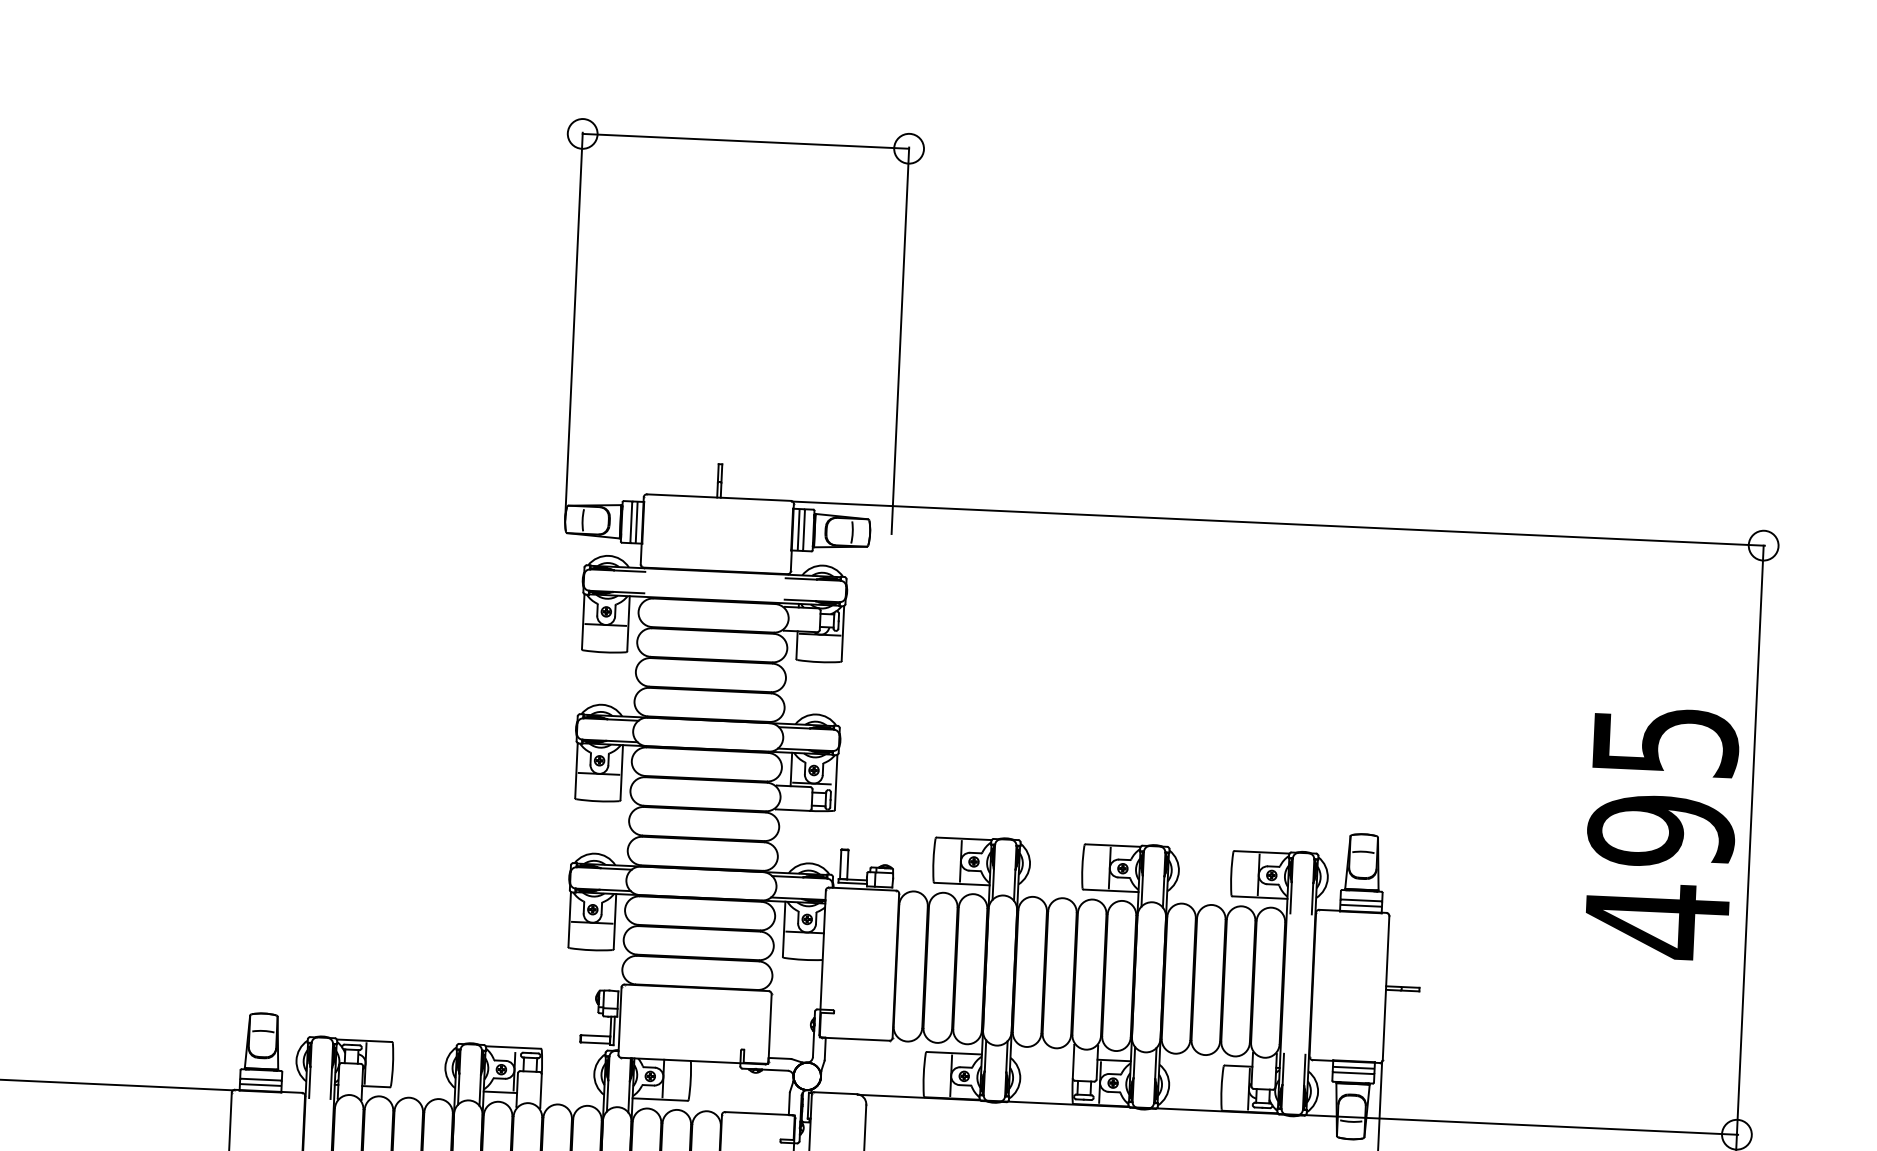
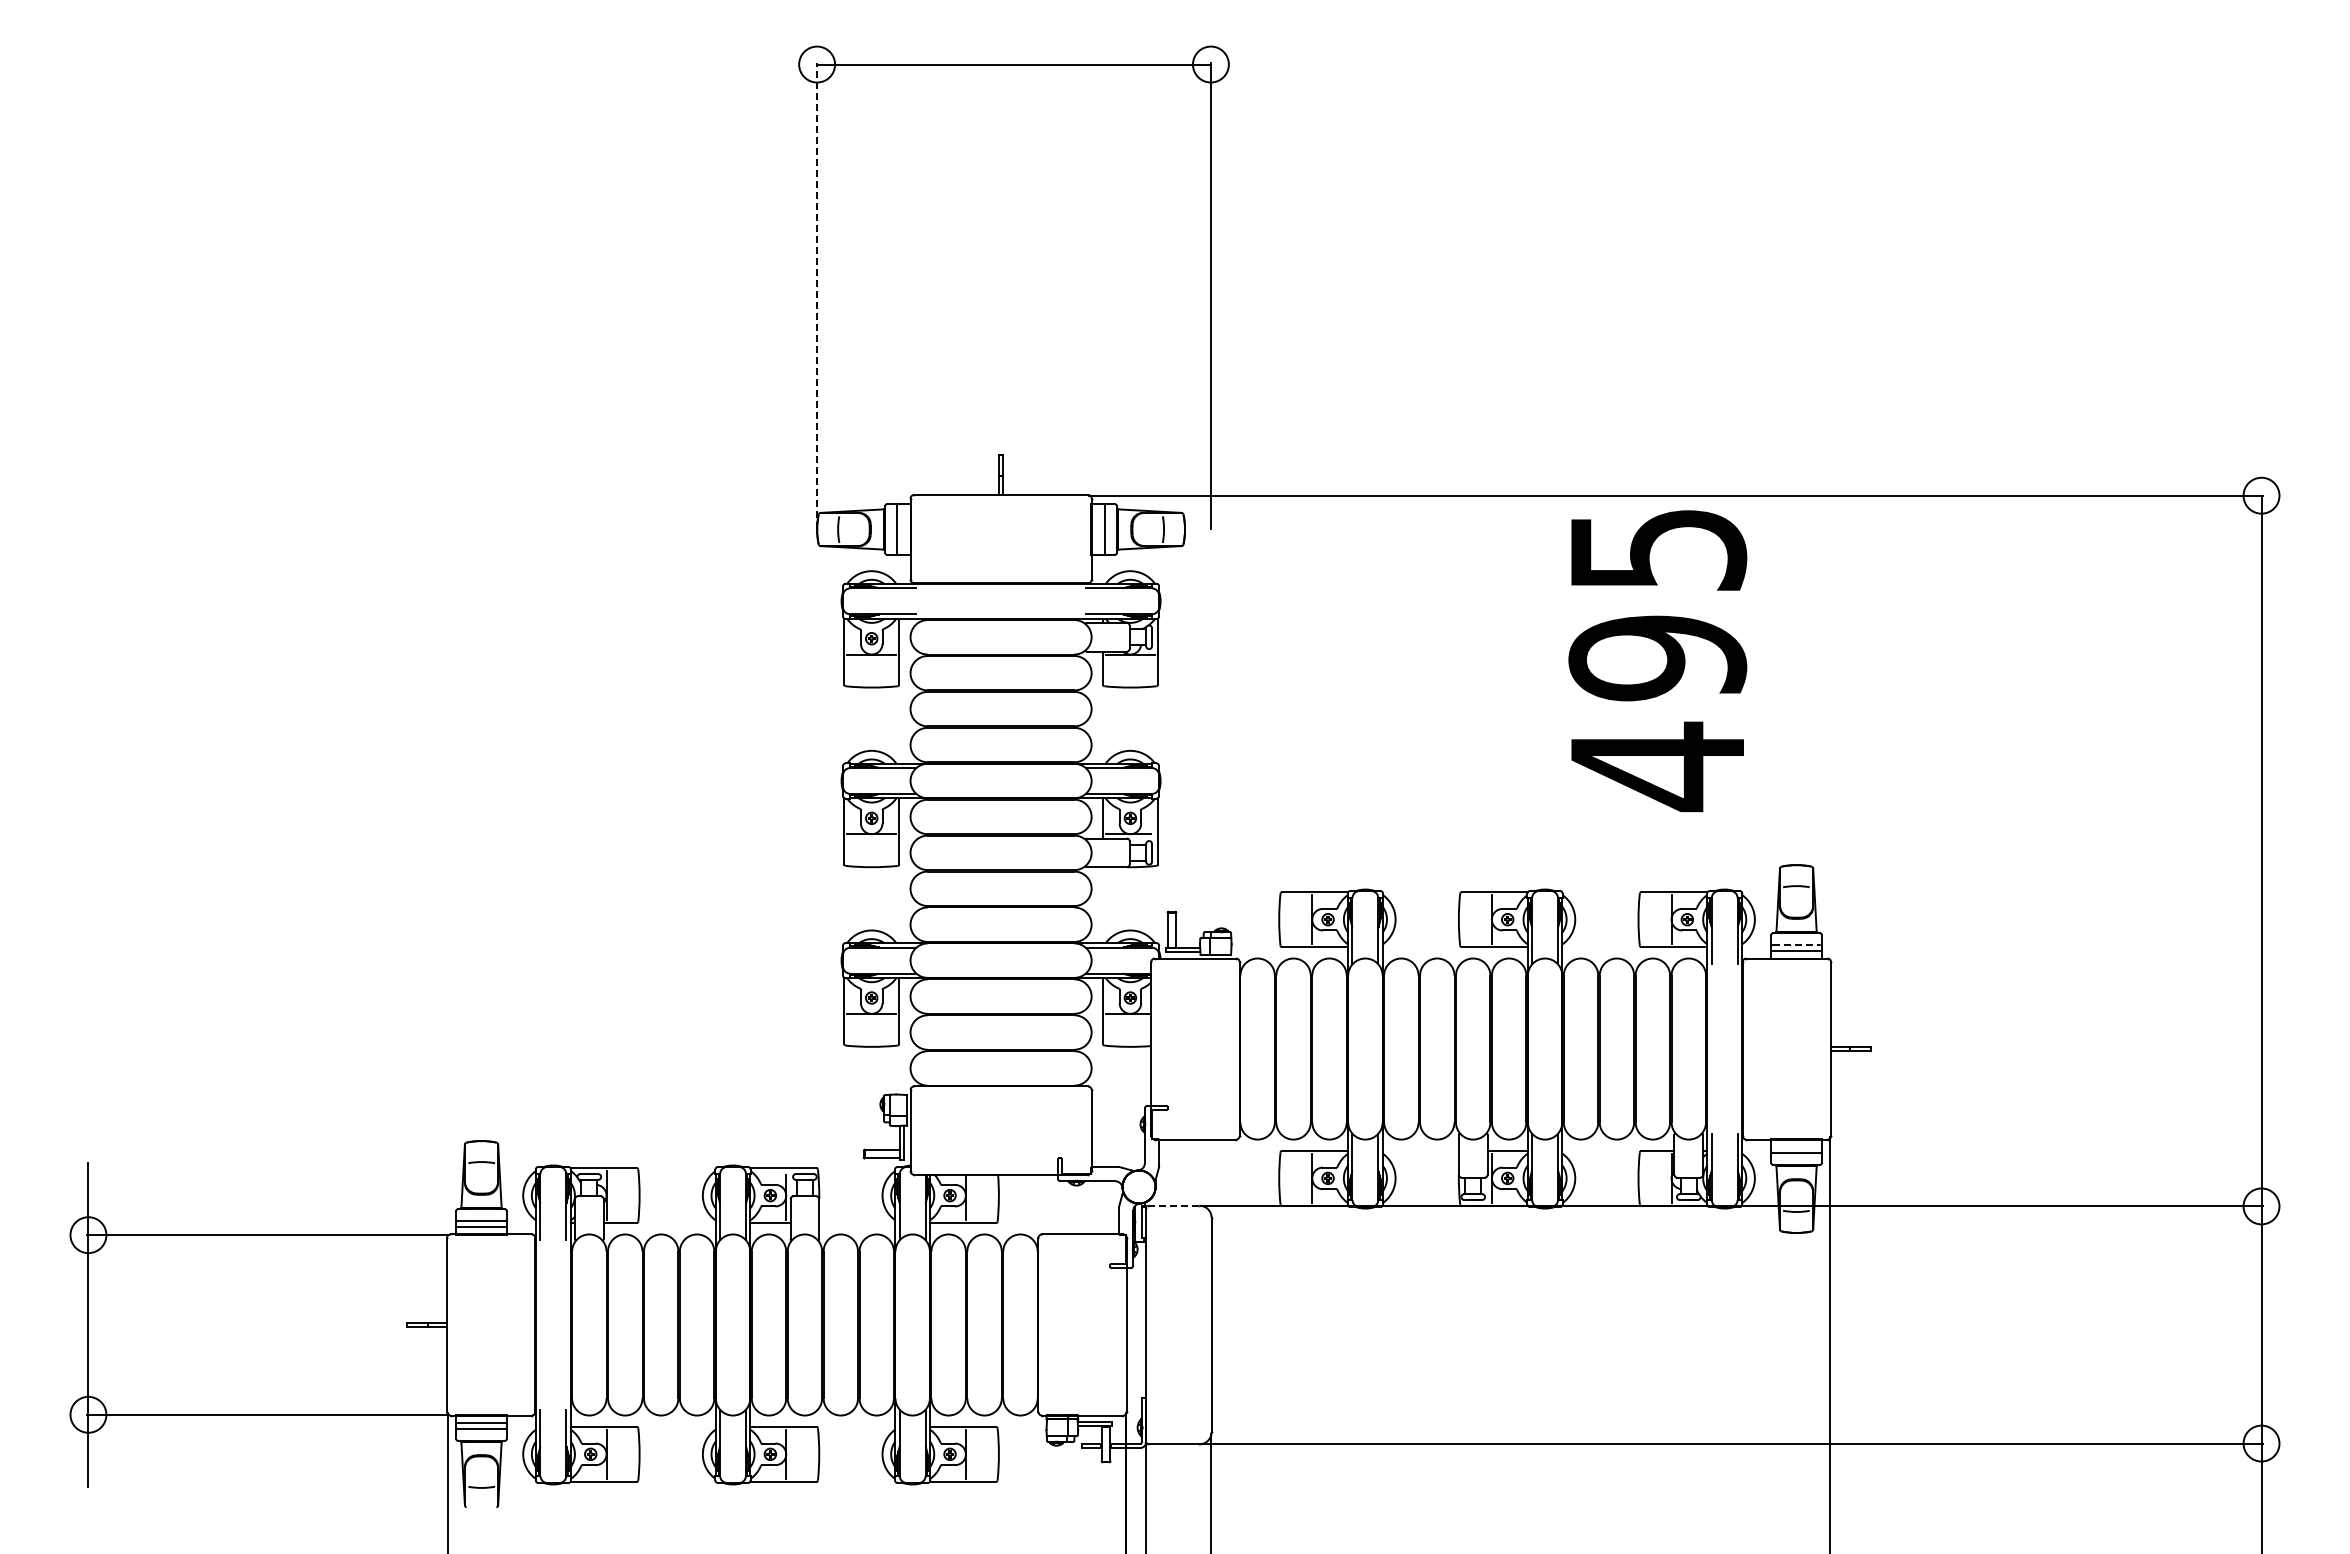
line: (574, 325) -> (817, 295), solid -> dashed
line: (636, 522) -> (903, 529), removed
line: (798, 529) -> (1098, 529), removed
text: (1660, 833) -> (1657, 661), moved
line: (1361, 900) -> (1796, 944), solid -> dashed
line: (1353, 1067) -> (1796, 1146), removed
line: (835, 1093) -> (1173, 1205), solid -> dashed

